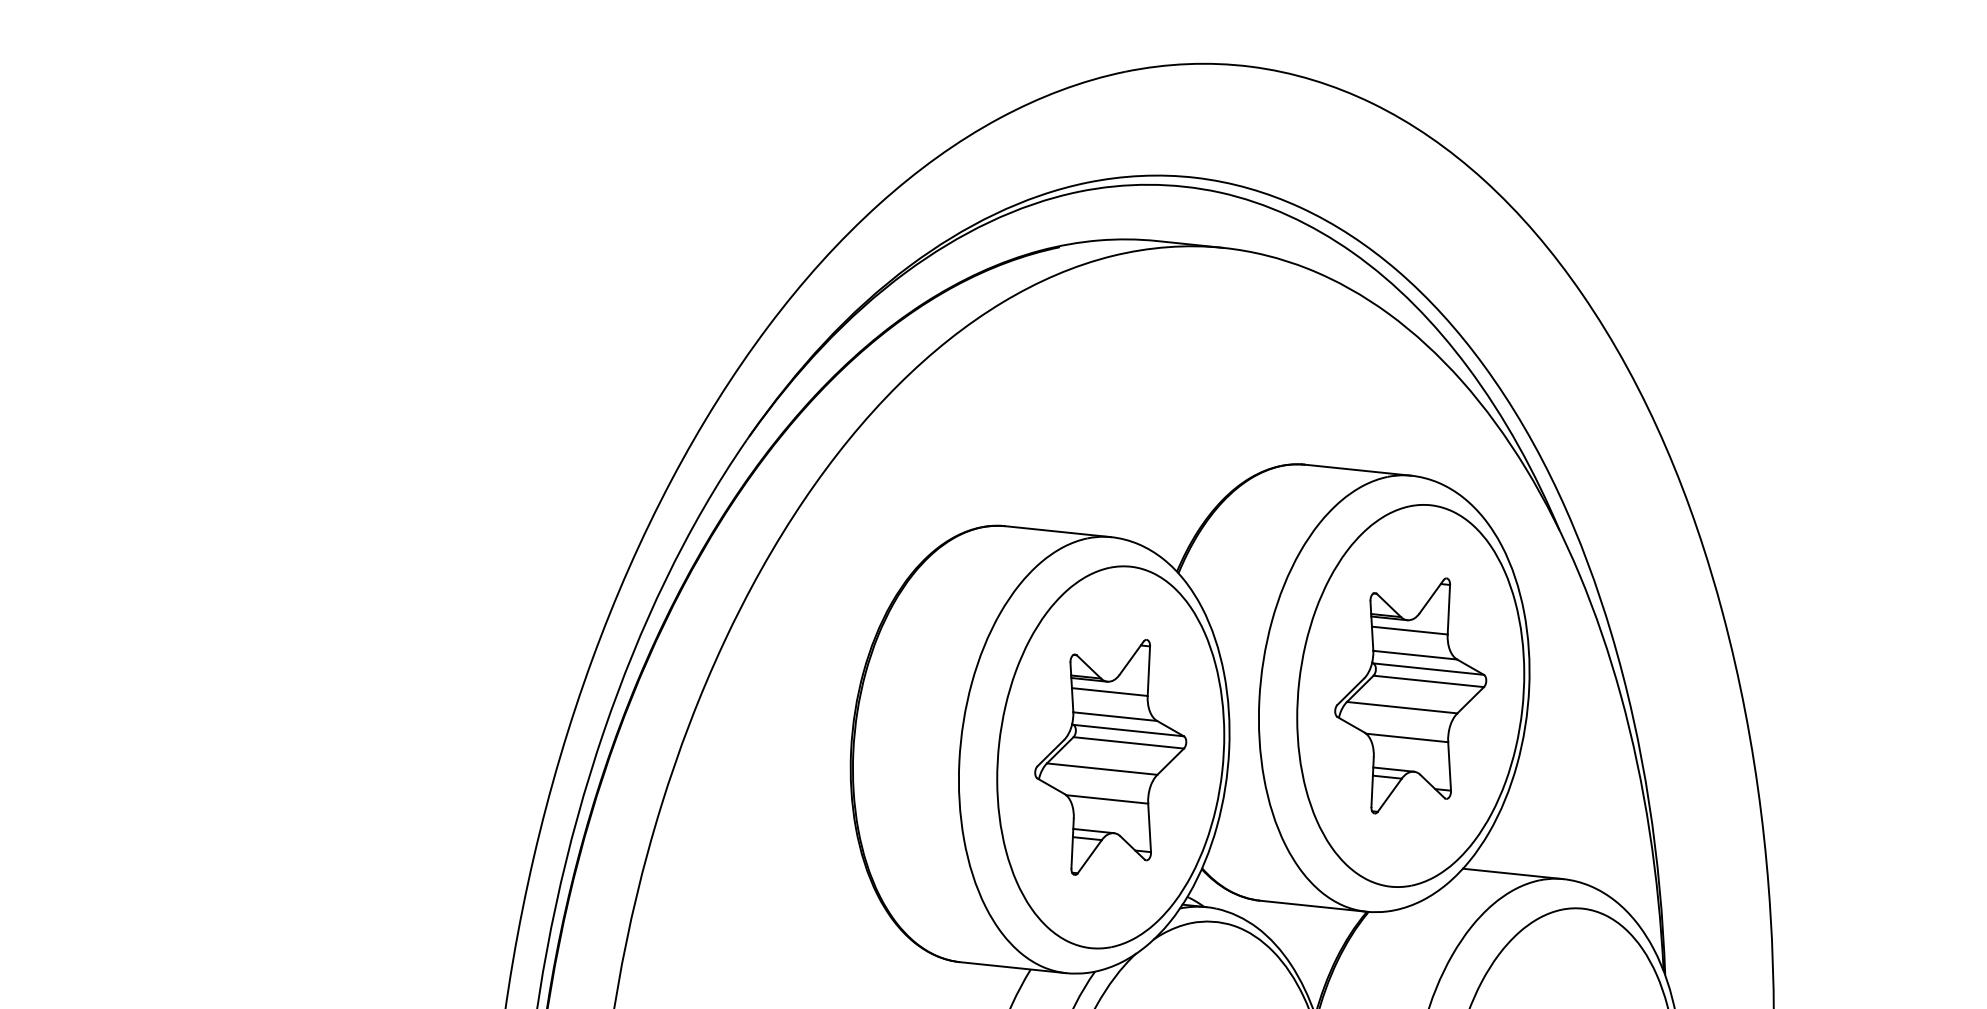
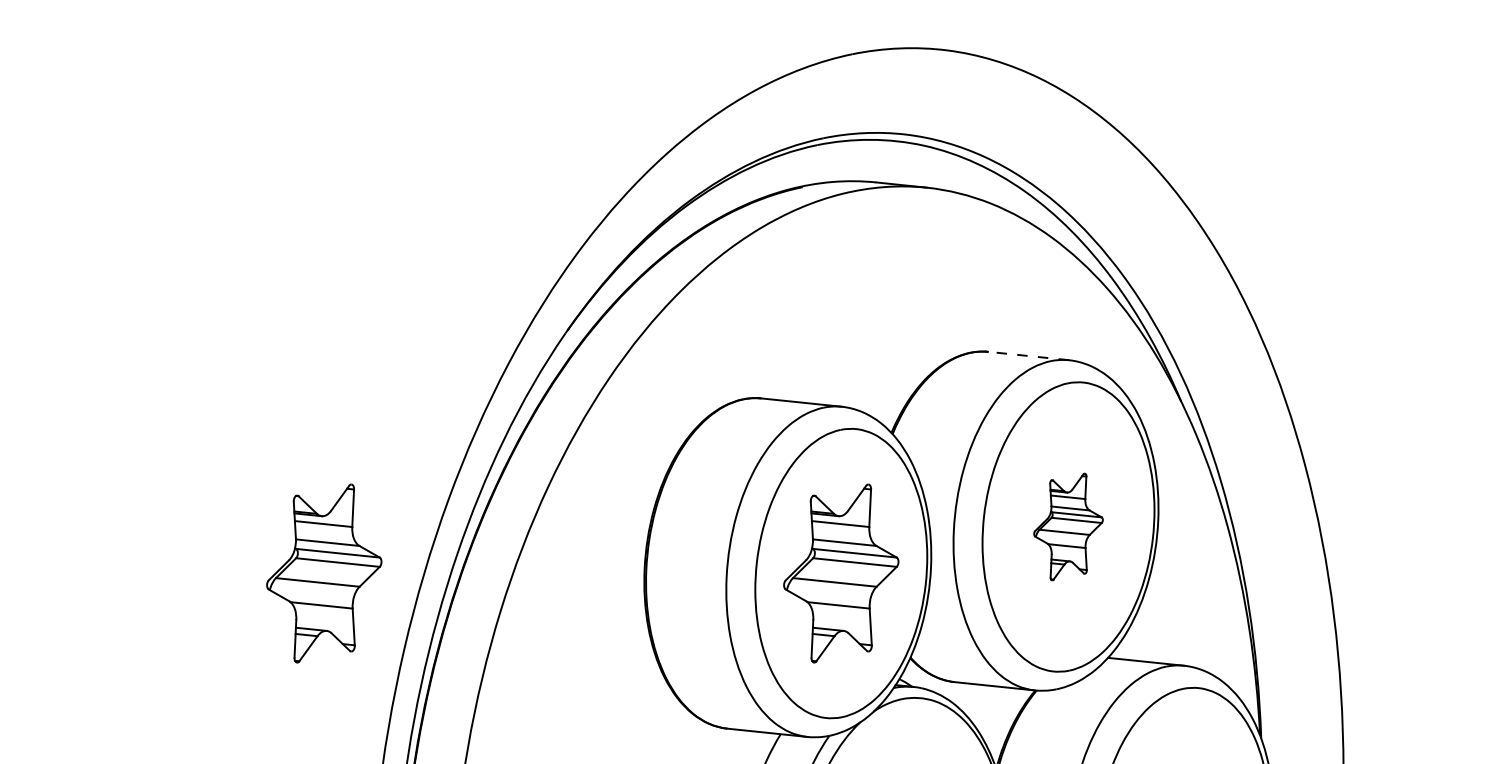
line: (1357, 469) -> (1028, 355), solid -> dashed
part: (1410, 695) -> (1068, 526), size x0.6
part: (428, 757) -> (324, 573), added

